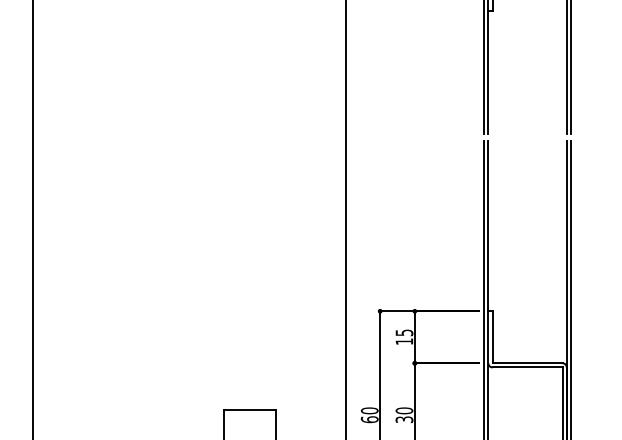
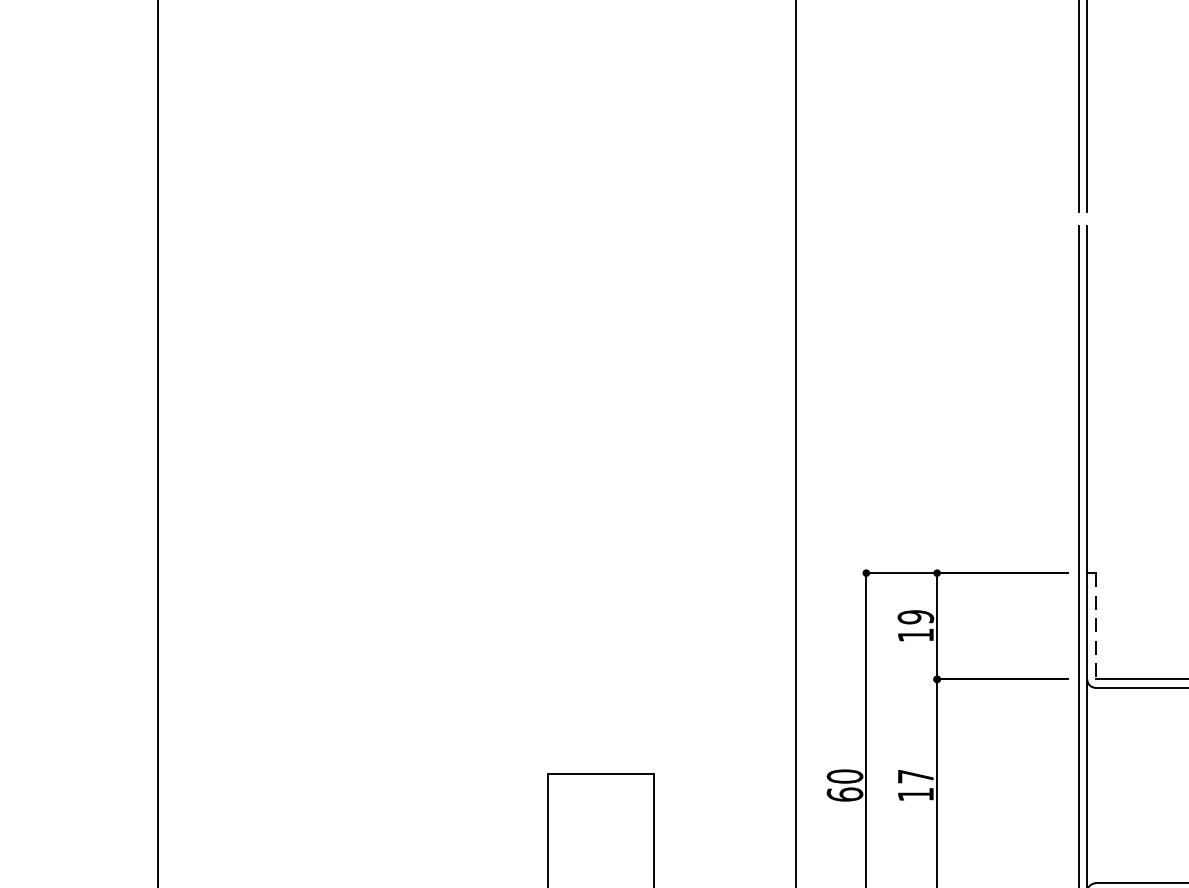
text: (403, 332) -> (913, 616), 15 -> 19
line: (492, 337) -> (1095, 626), solid -> dashed
text: (404, 415) -> (915, 786), 30 -> 17

